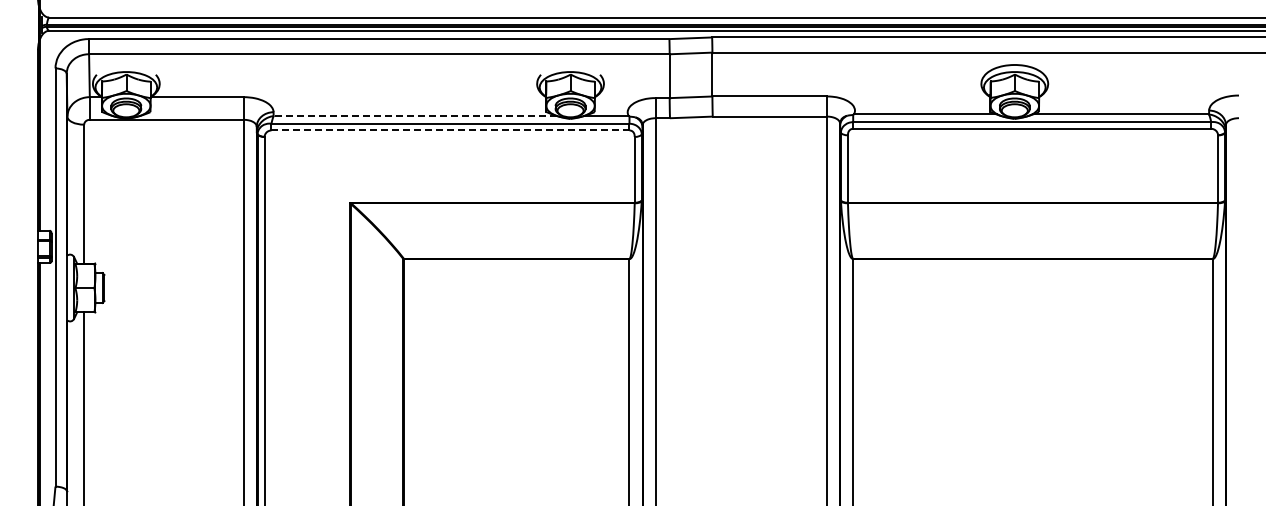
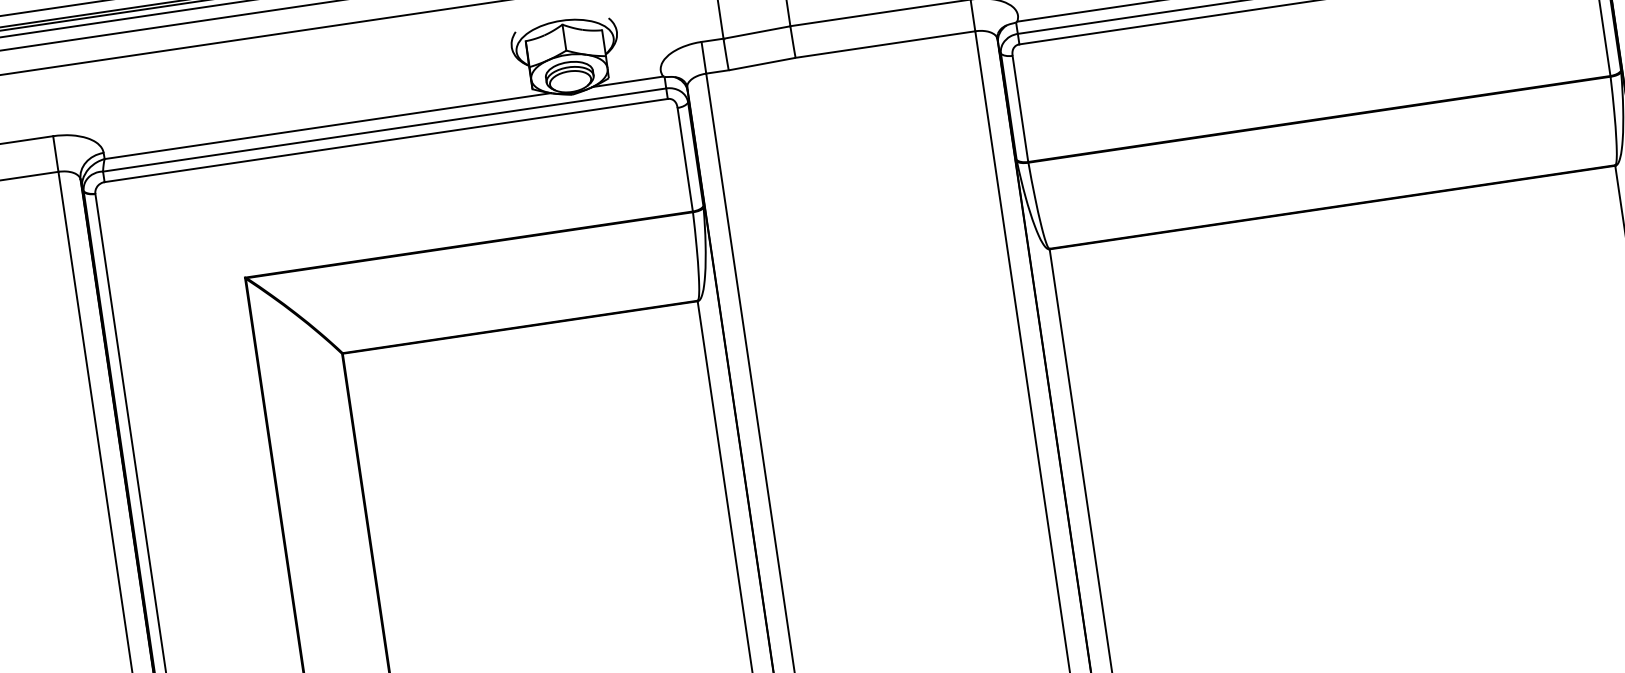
line: (415, 116) -> (327, 126), dashed -> solid
line: (450, 130) -> (386, 140), dashed -> solid

